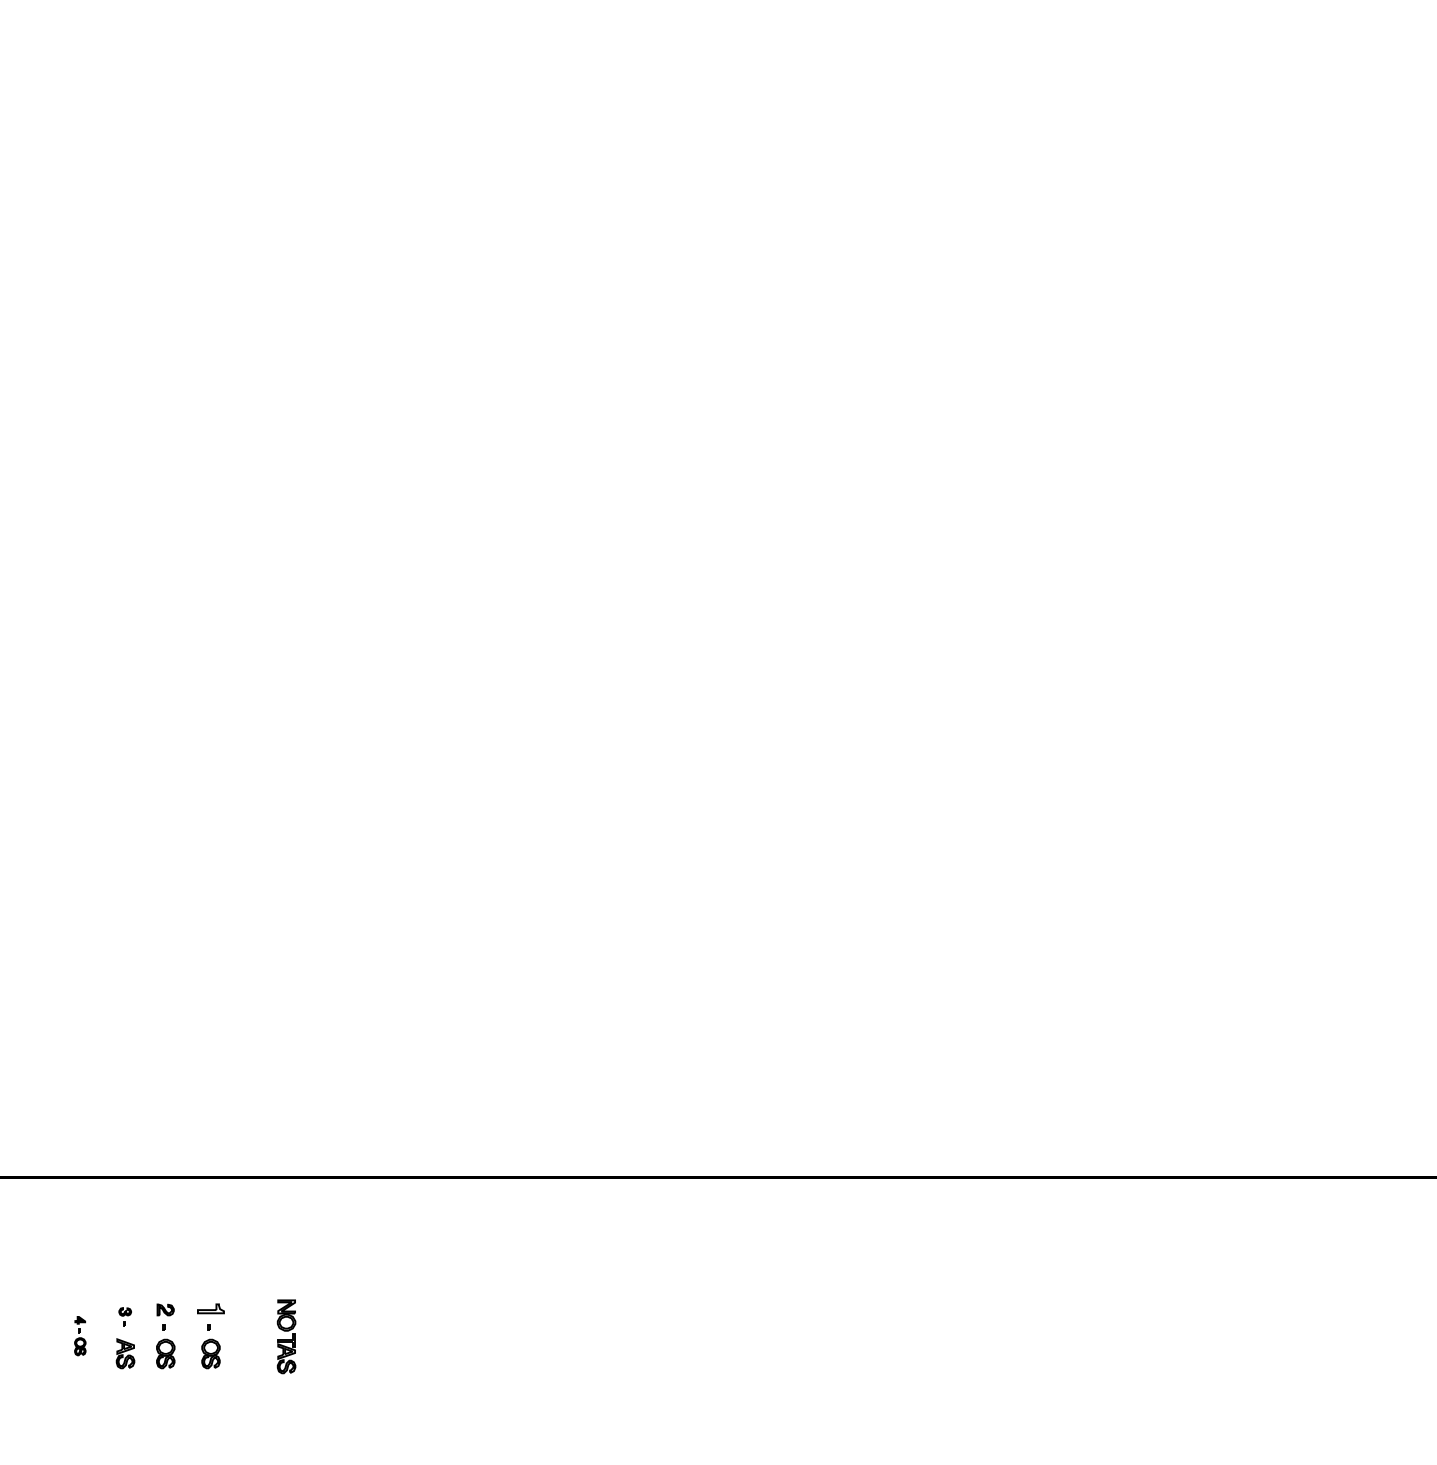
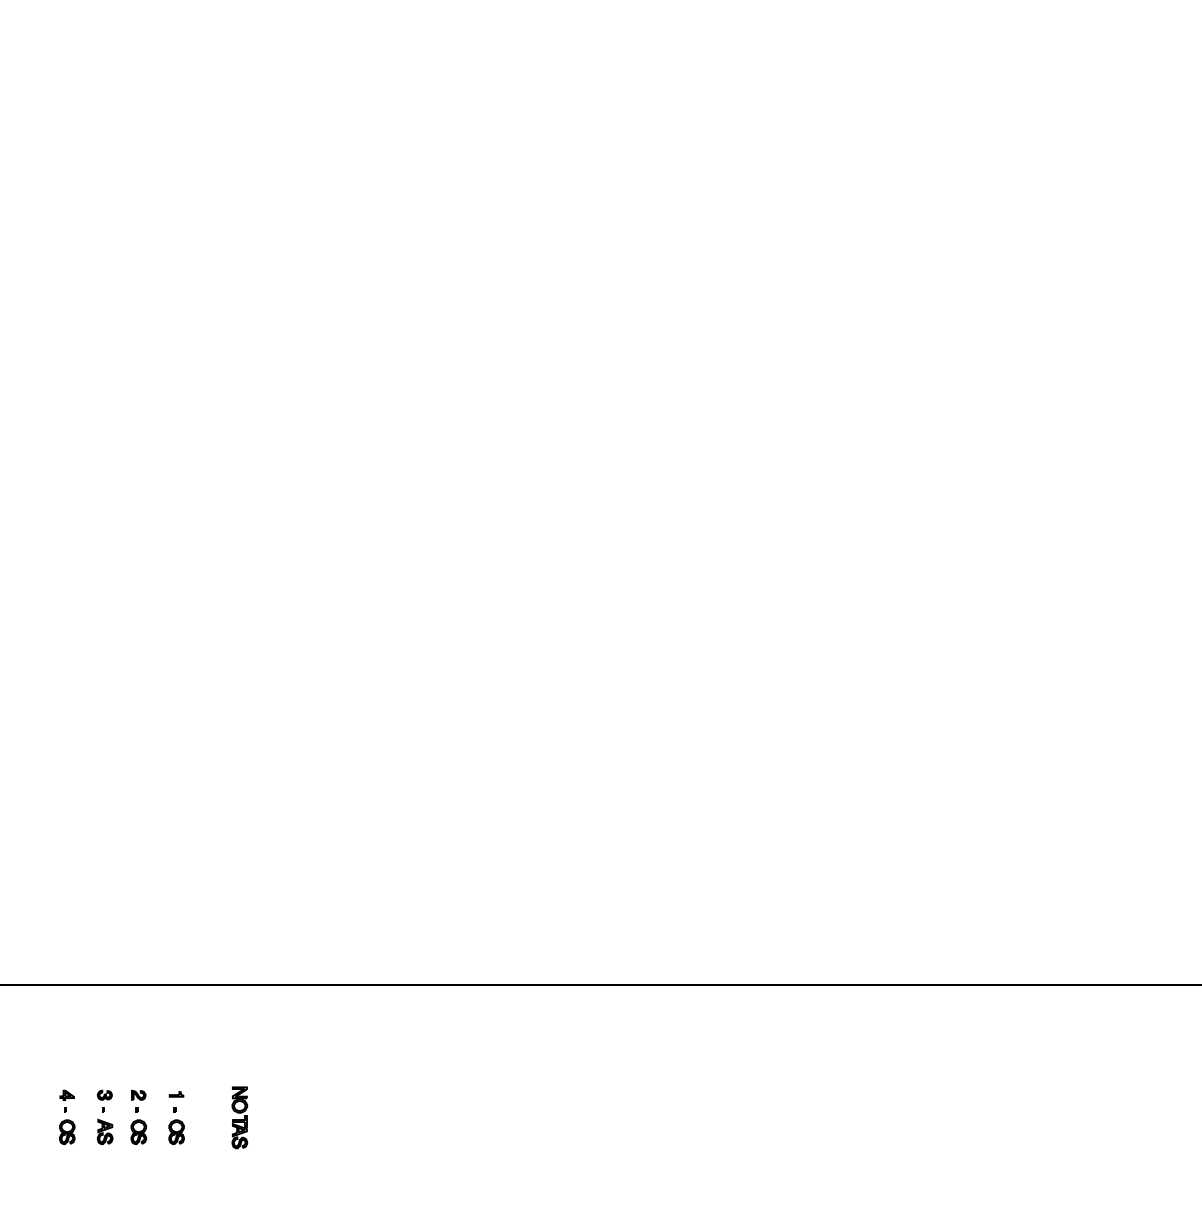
part: (210, 1308) -> (176, 1094), size x0.62
part: (124, 1316) -> (104, 1100), size x1.43
part: (80, 1335) -> (67, 1116), size x1.67

